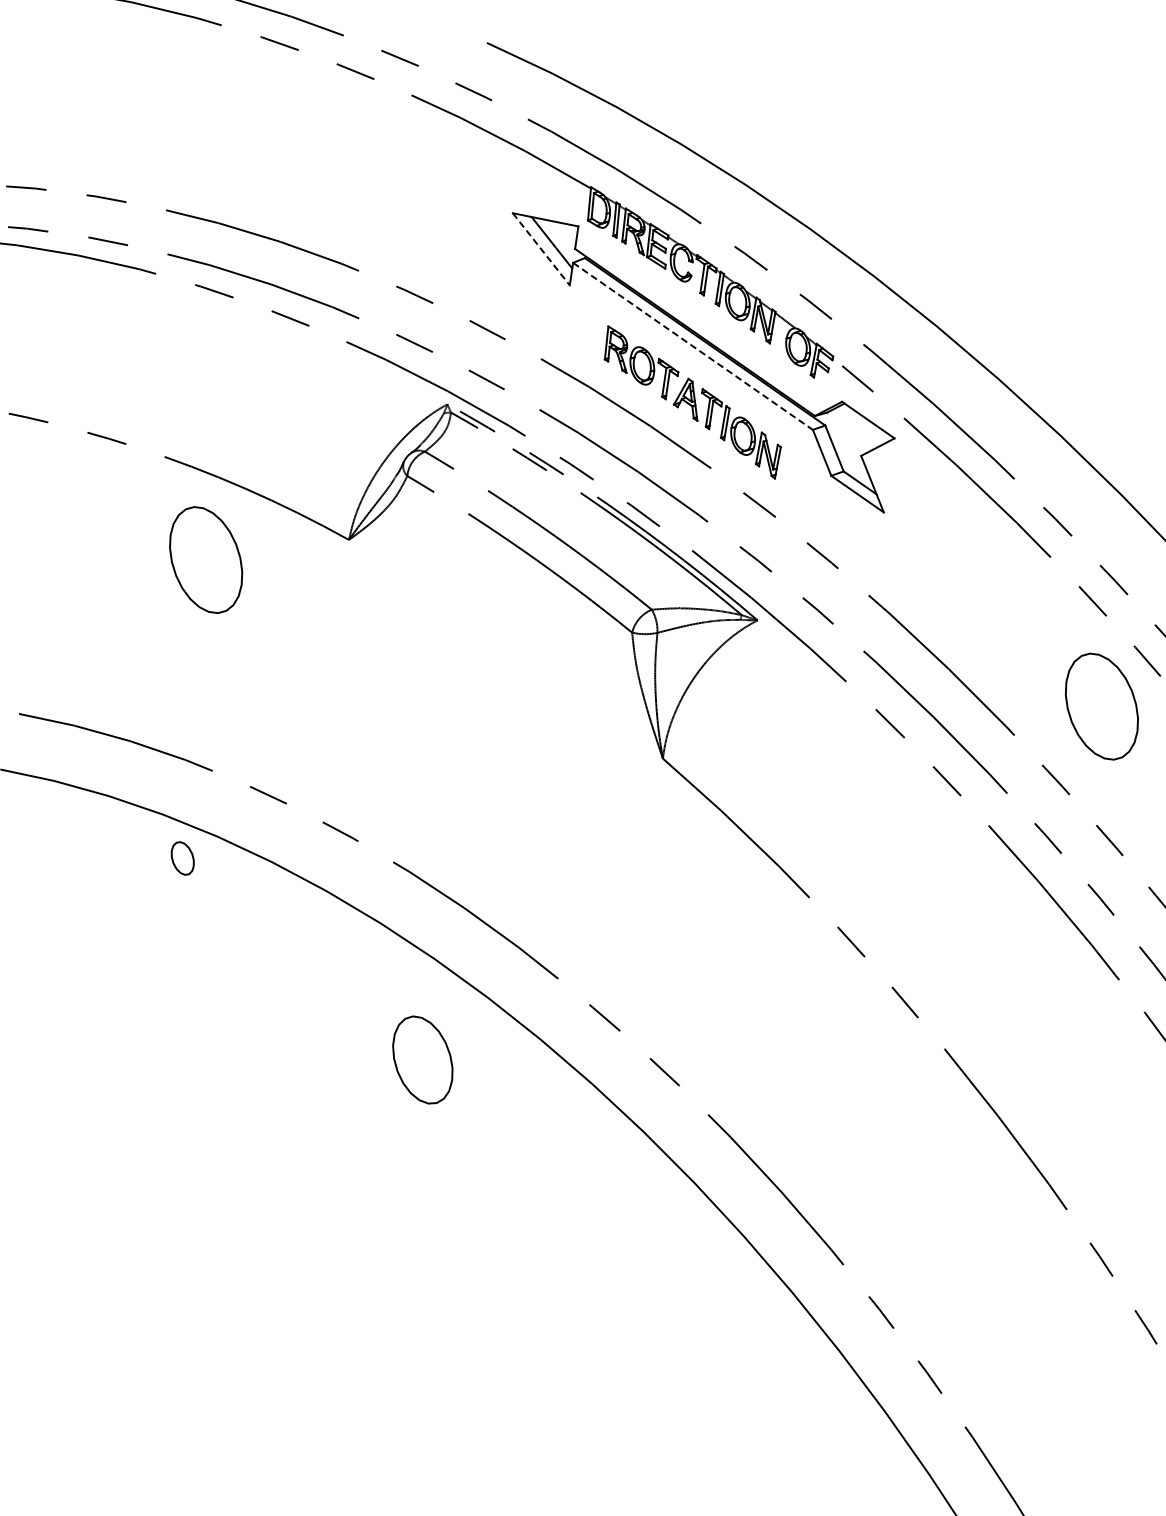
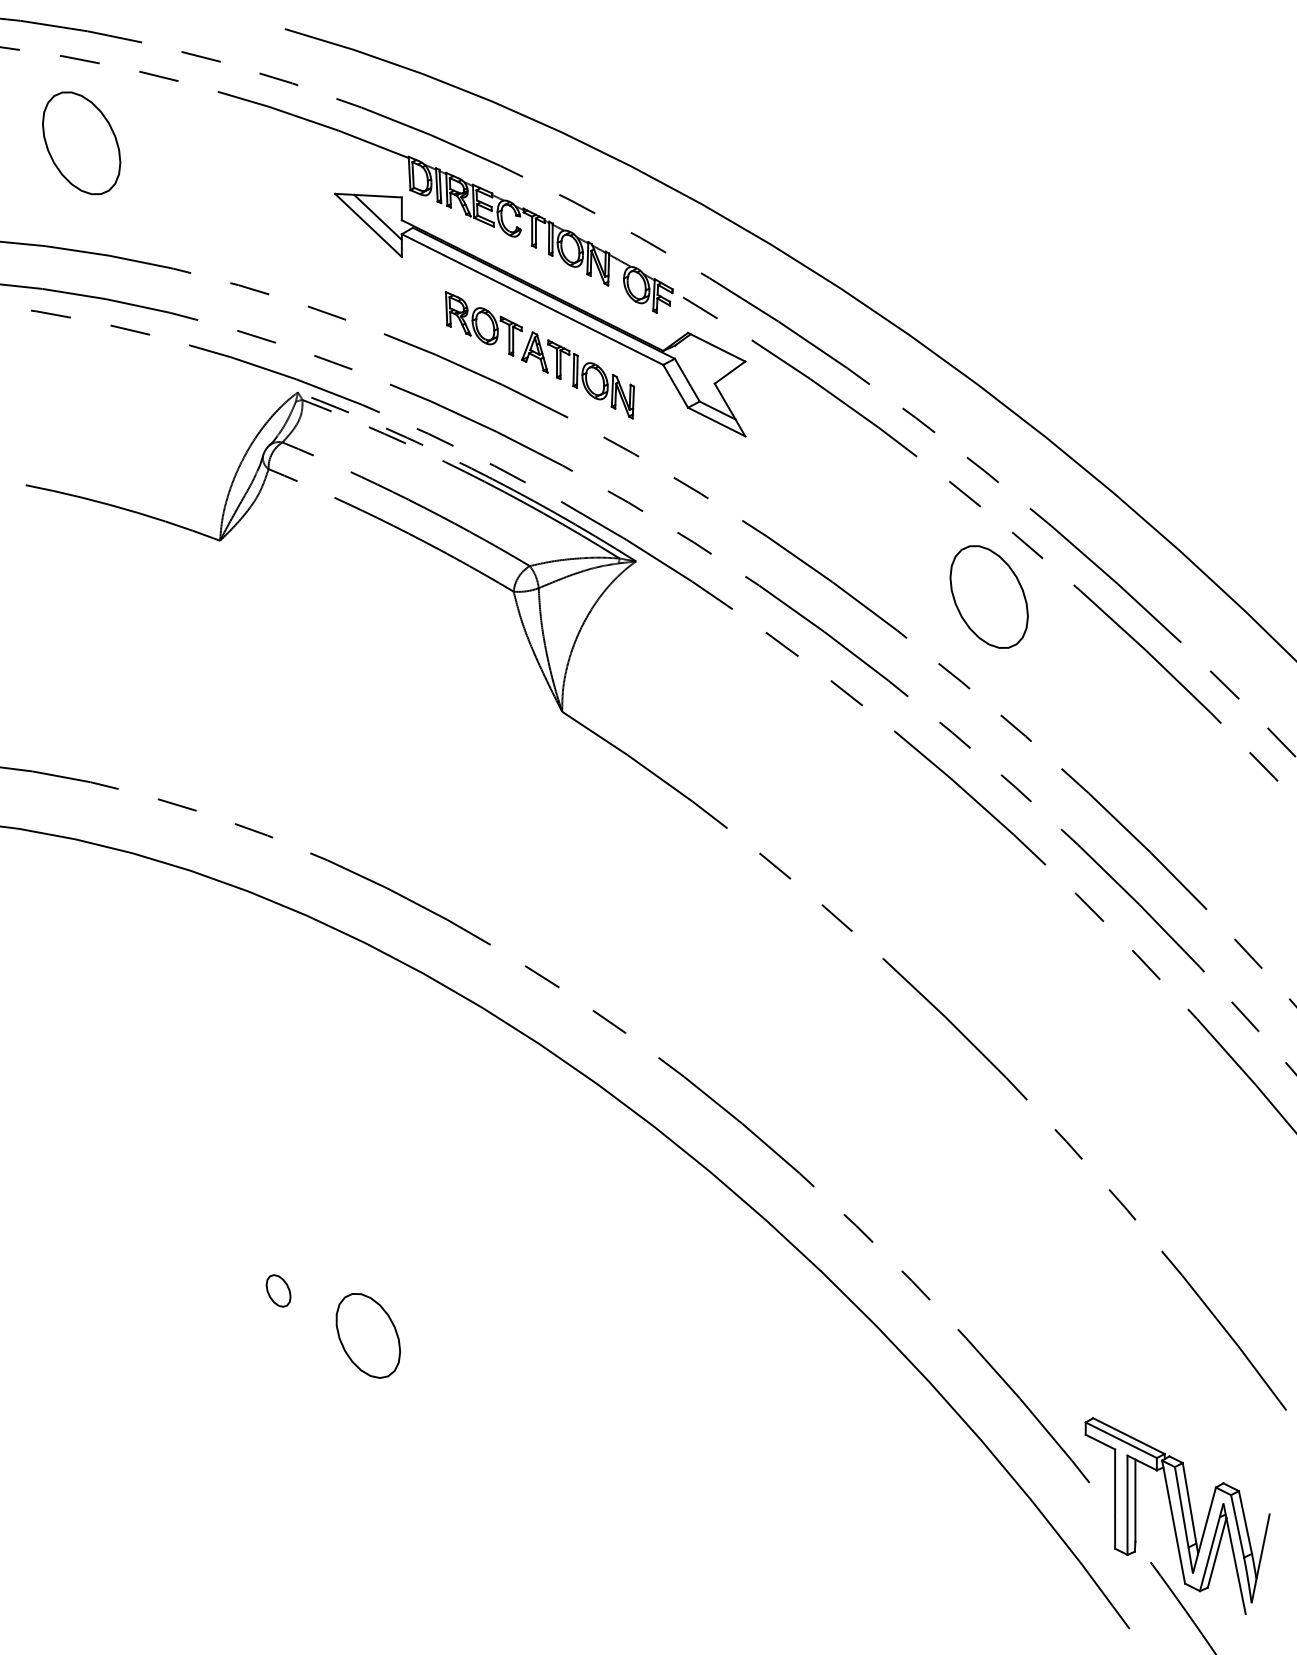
line: (541, 249) -> (368, 225), dashed -> solid
line: (693, 346) -> (533, 299), dashed -> solid
part: (205, 560) -> (81, 143), moved
part: (182, 857) -> (278, 1290), moved
part: (423, 1059) -> (368, 1335), moved

